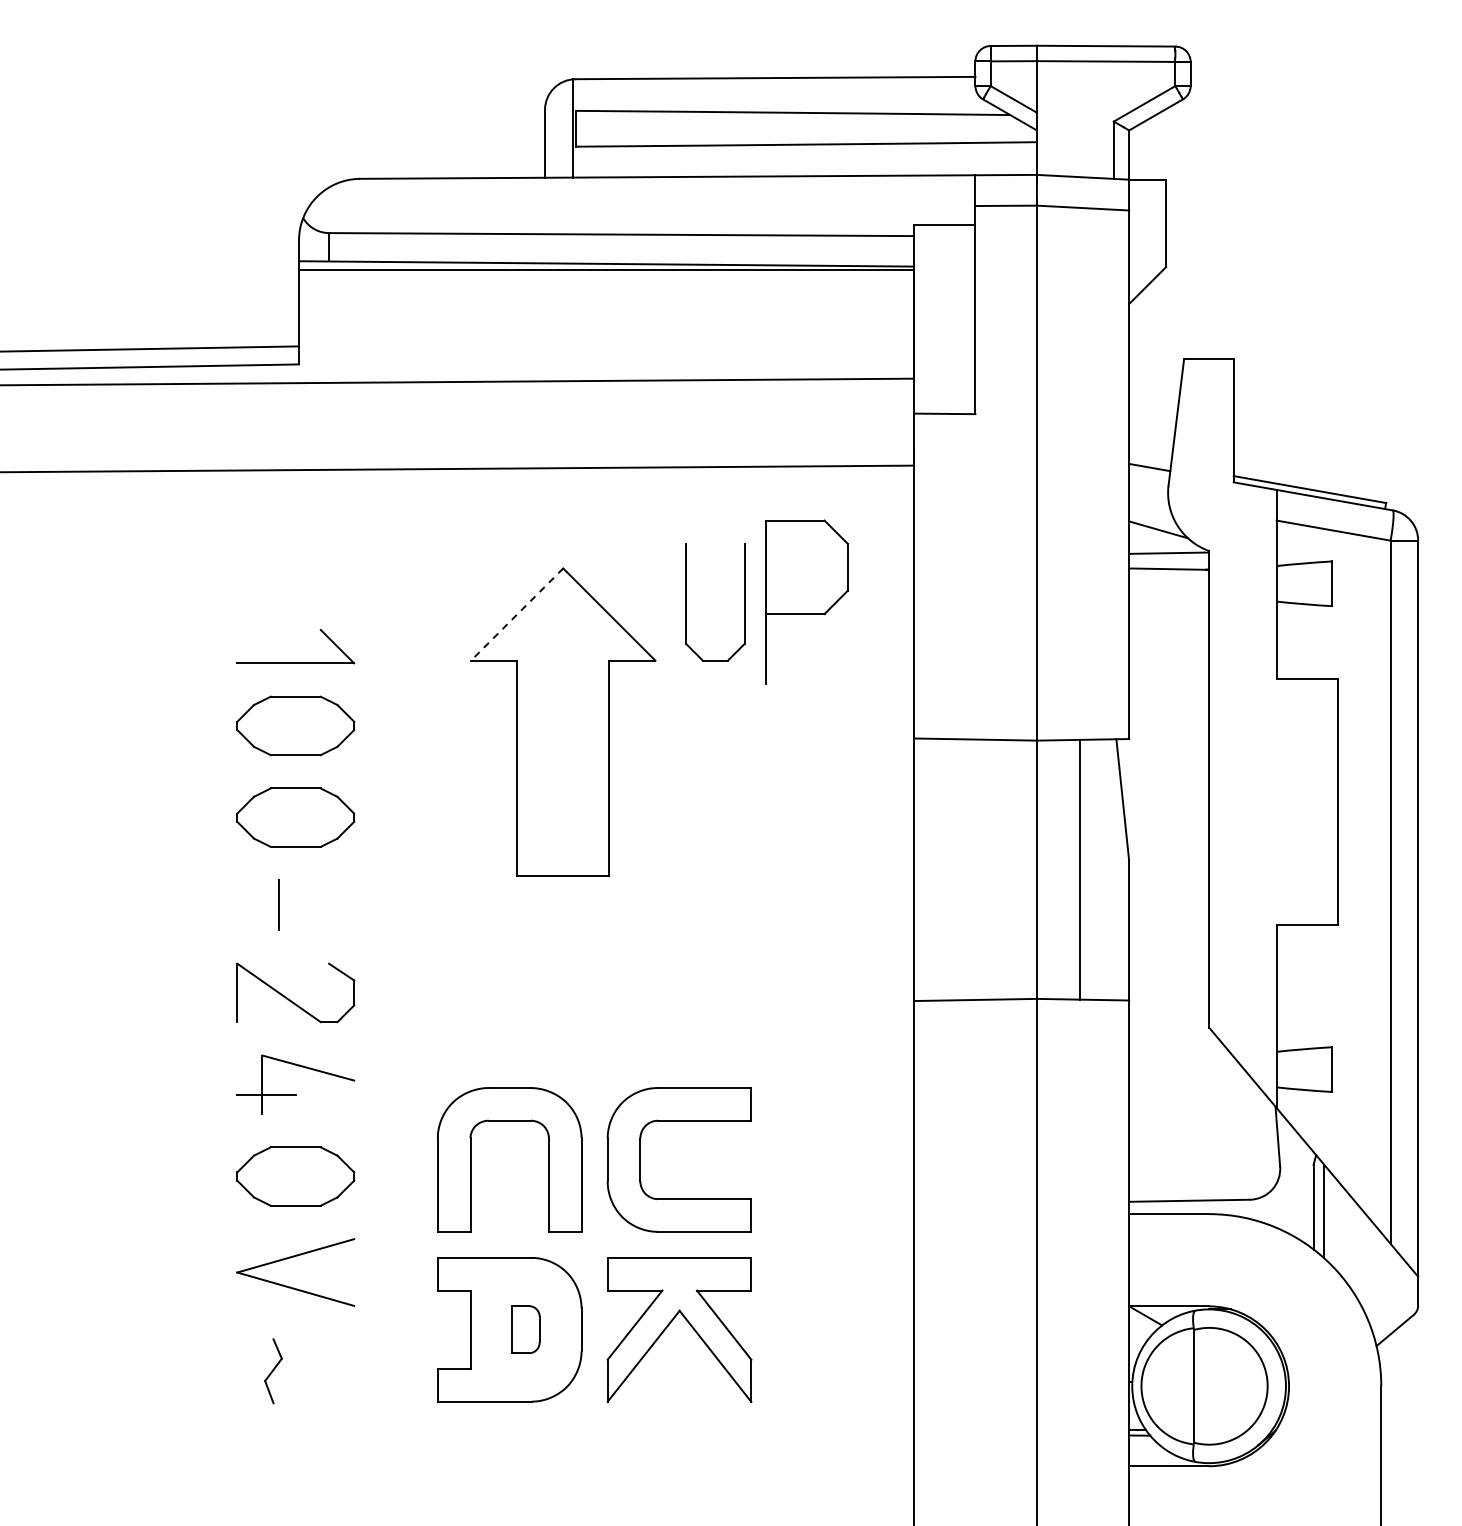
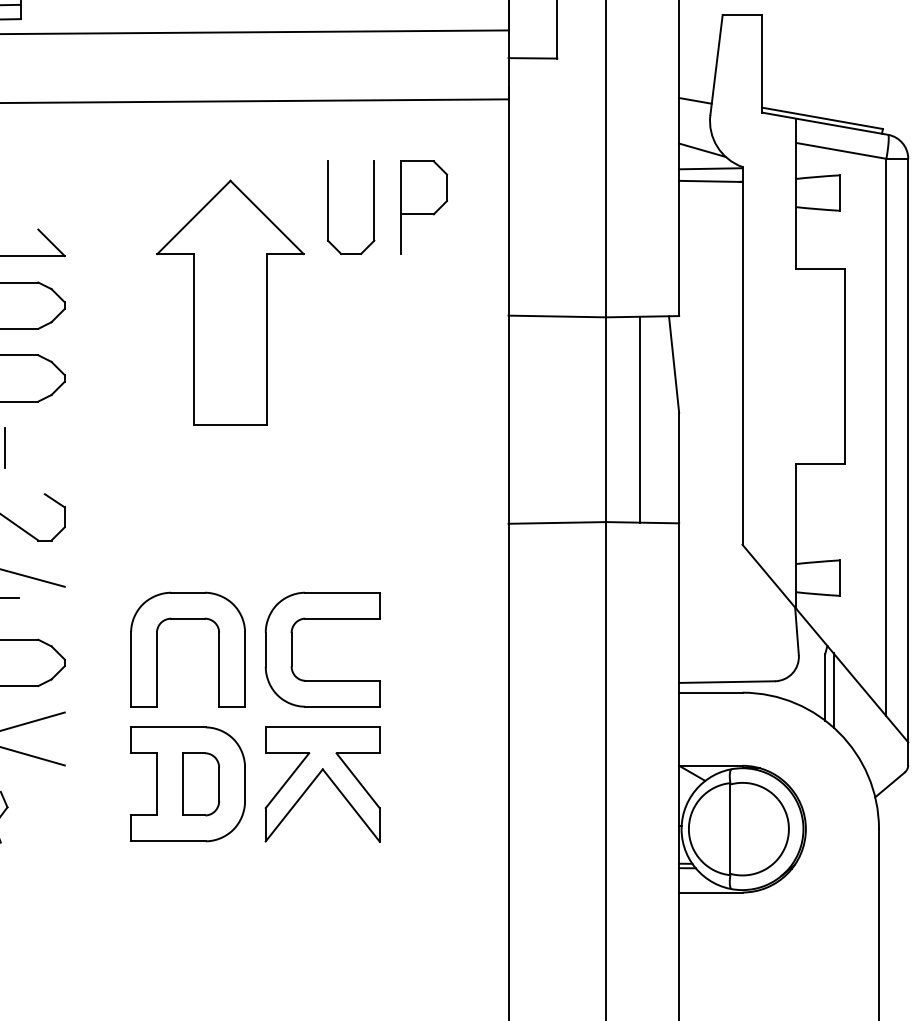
part: (807, 601) -> (424, 207), size x0.71
line: (516, 614) -> (193, 217), dashed -> solid
part: (525, 1329) -> (200, 784), size x1.67

